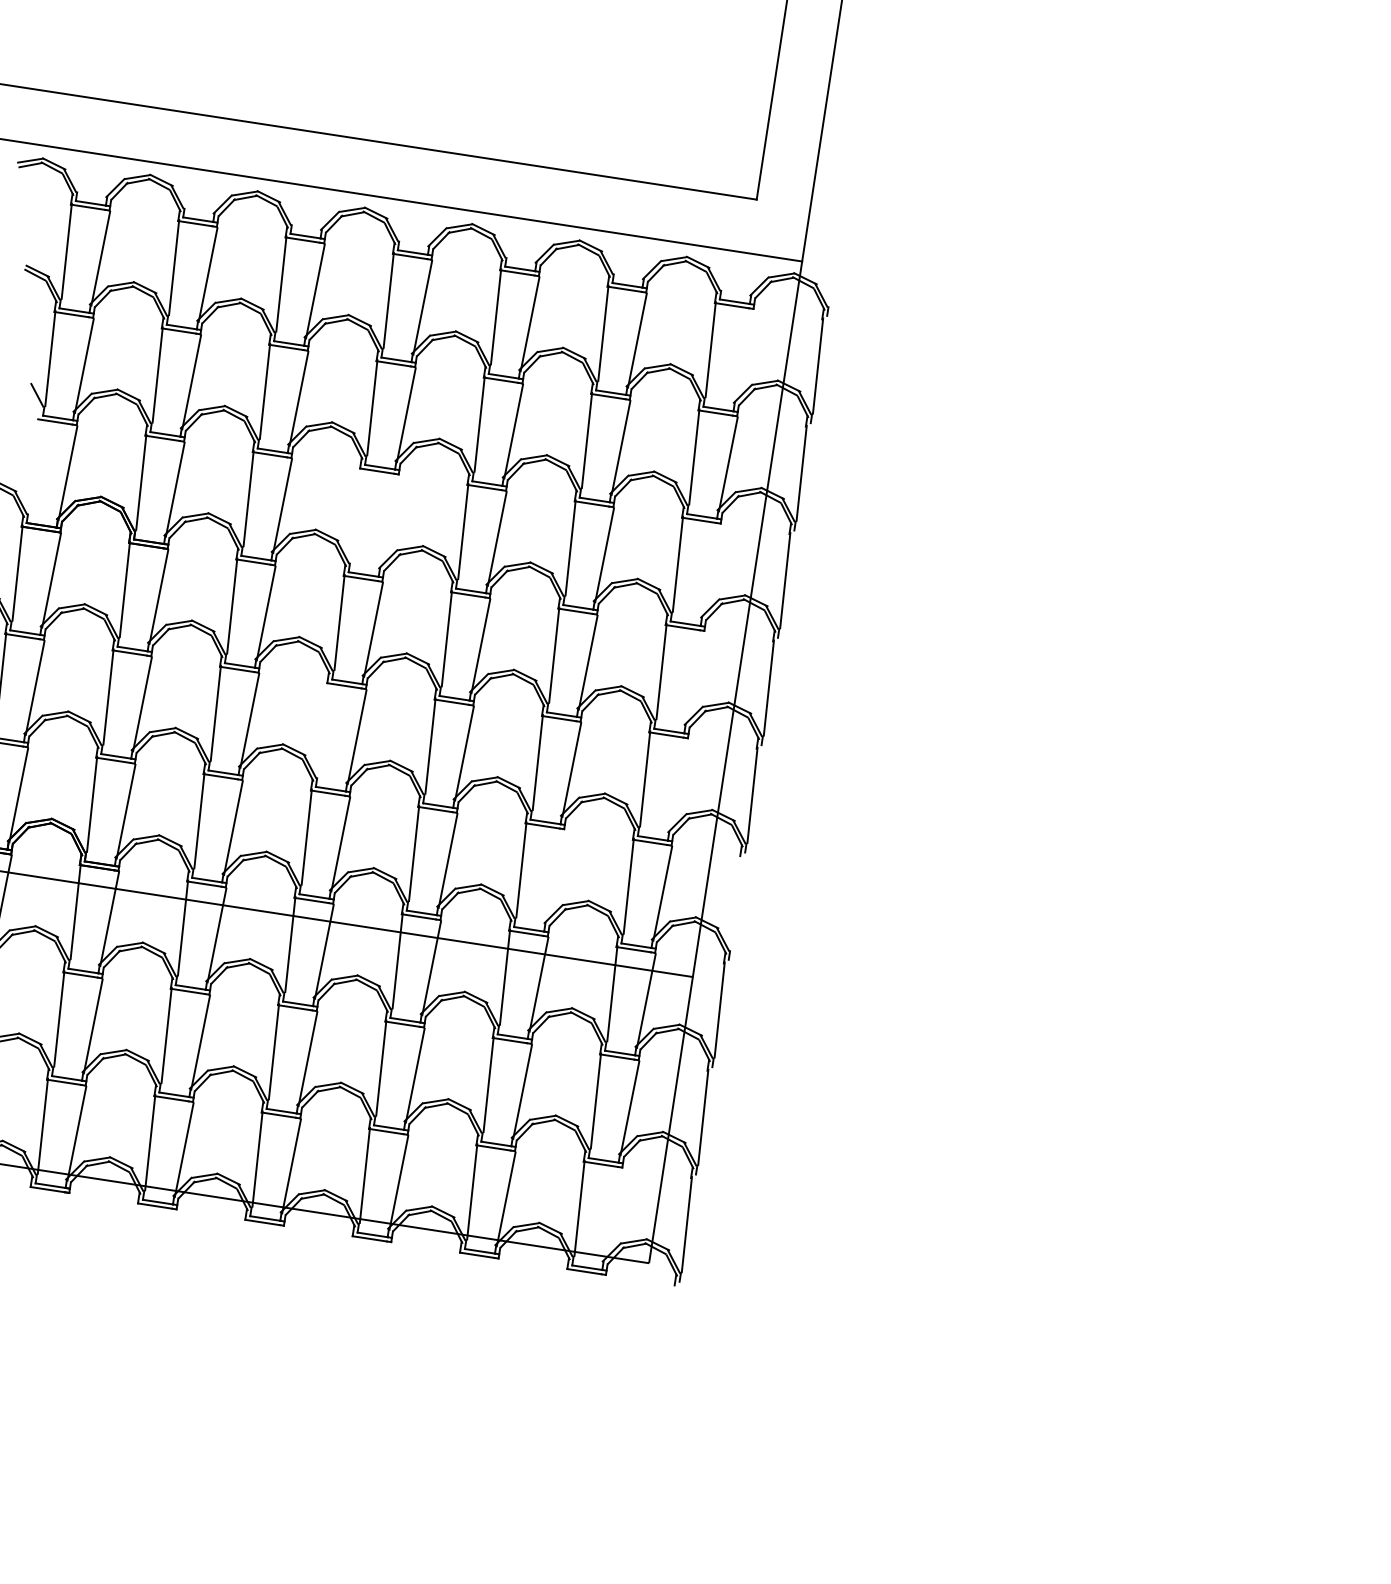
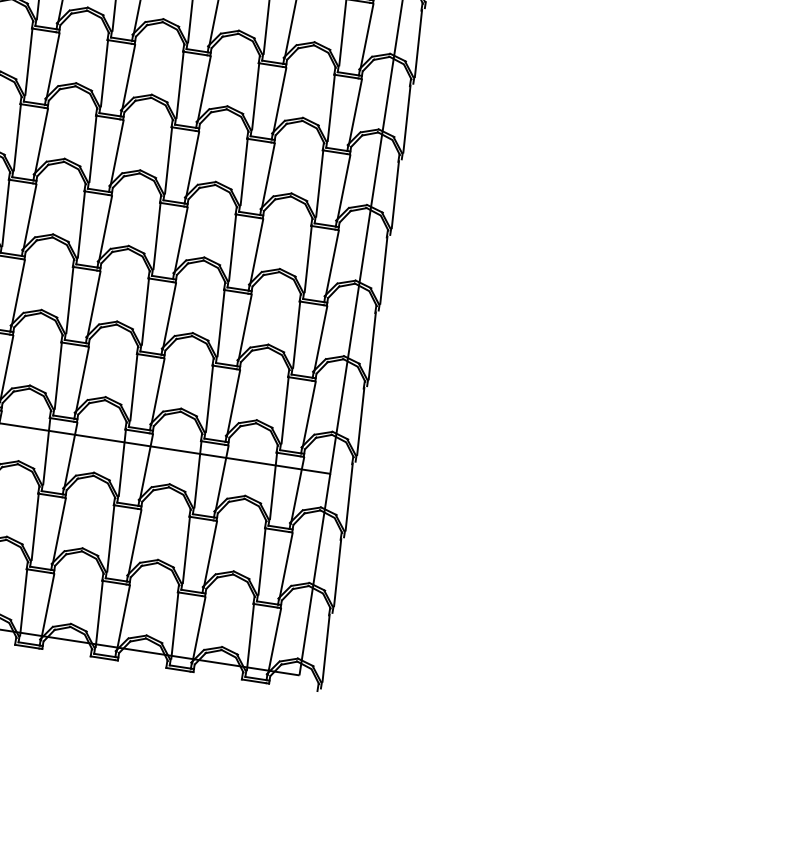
line: (744, 357) -> (366, 37), added
line: (355, 514) -> (92, 148), added
line: (389, 522) -> (116, 153), added
line: (711, 571) -> (343, 188), added
line: (695, 679) -> (332, 264), added
line: (323, 729) -> (70, 299), added
line: (678, 786) -> (320, 339), added
line: (555, 877) -> (233, 403), added
line: (736, 902) -> (361, 421), added
line: (613, 1215) -> (274, 641), added

